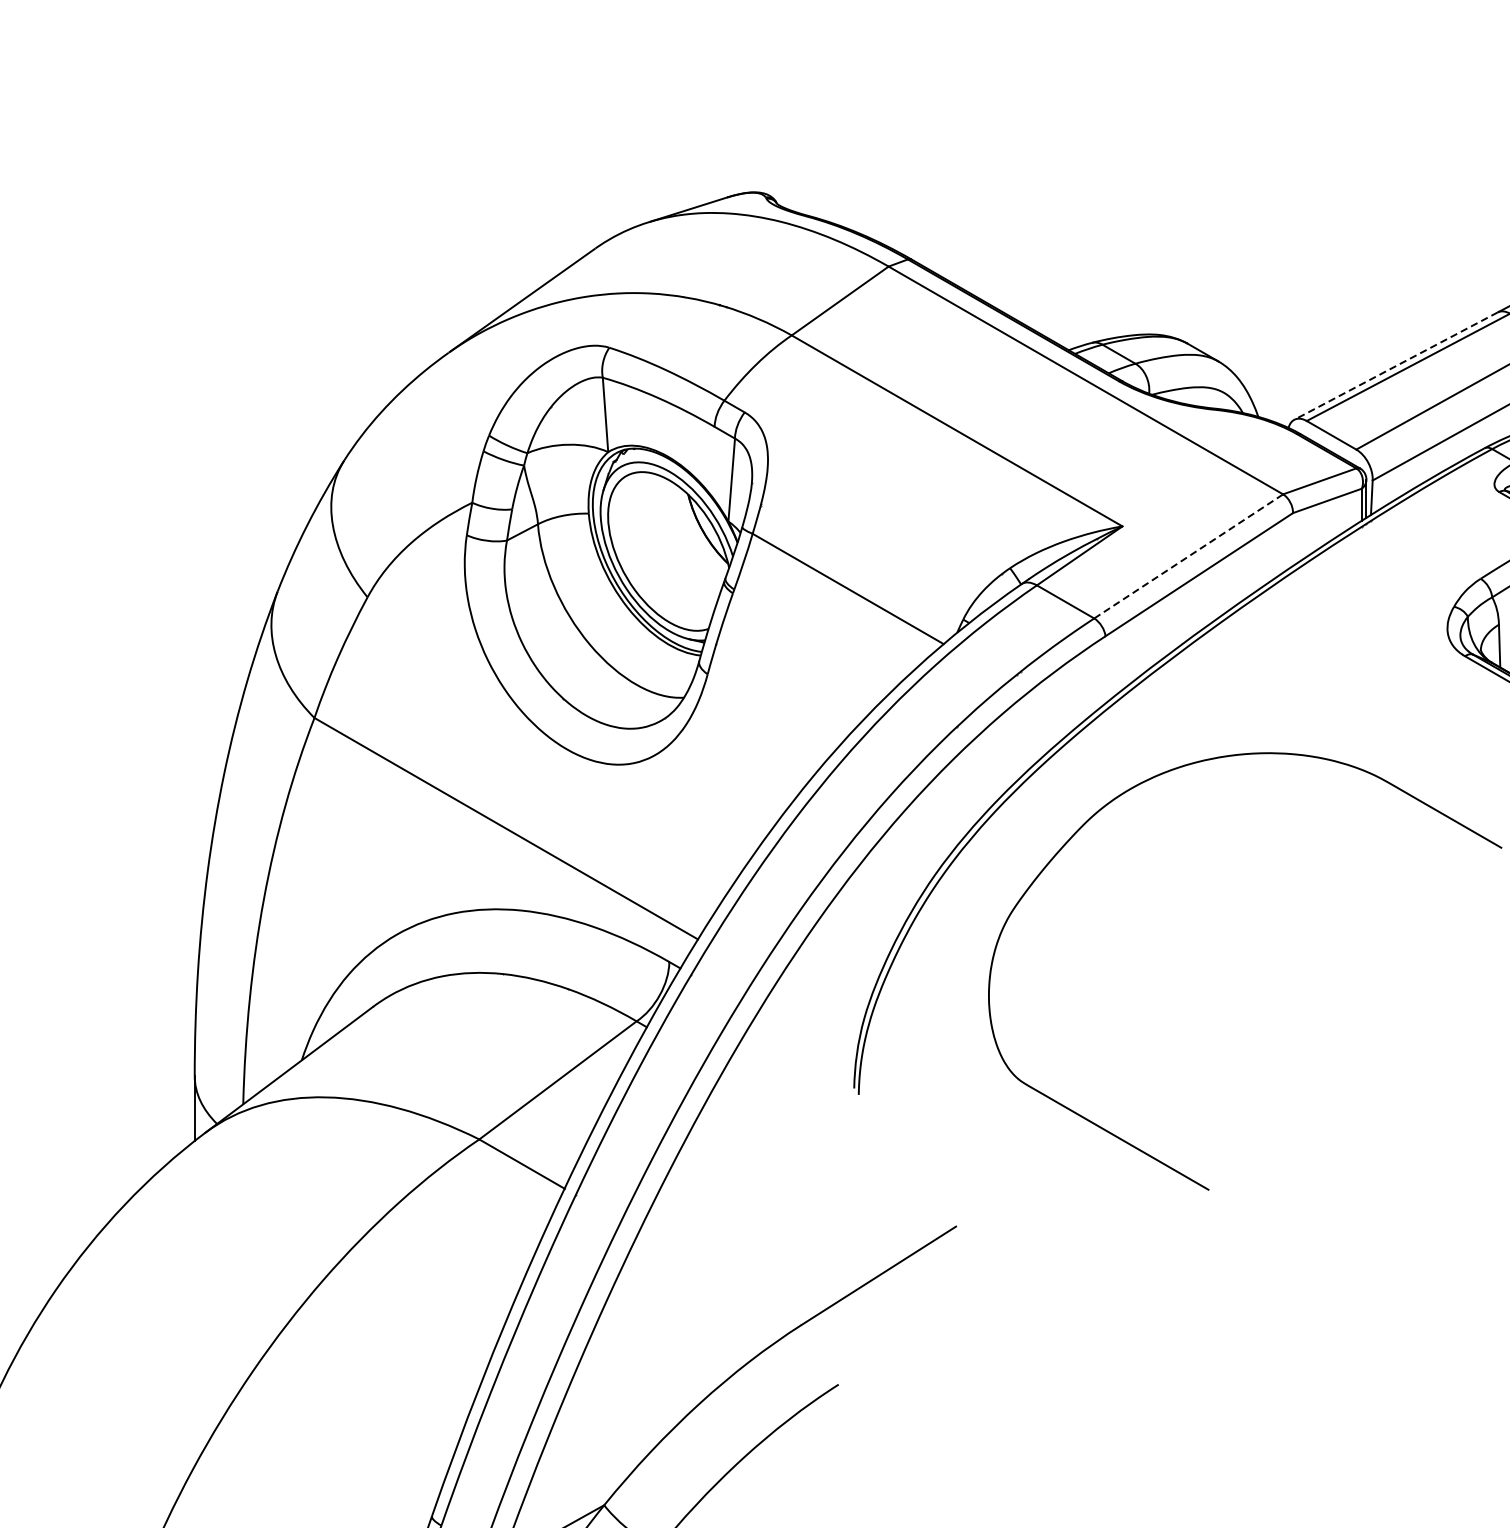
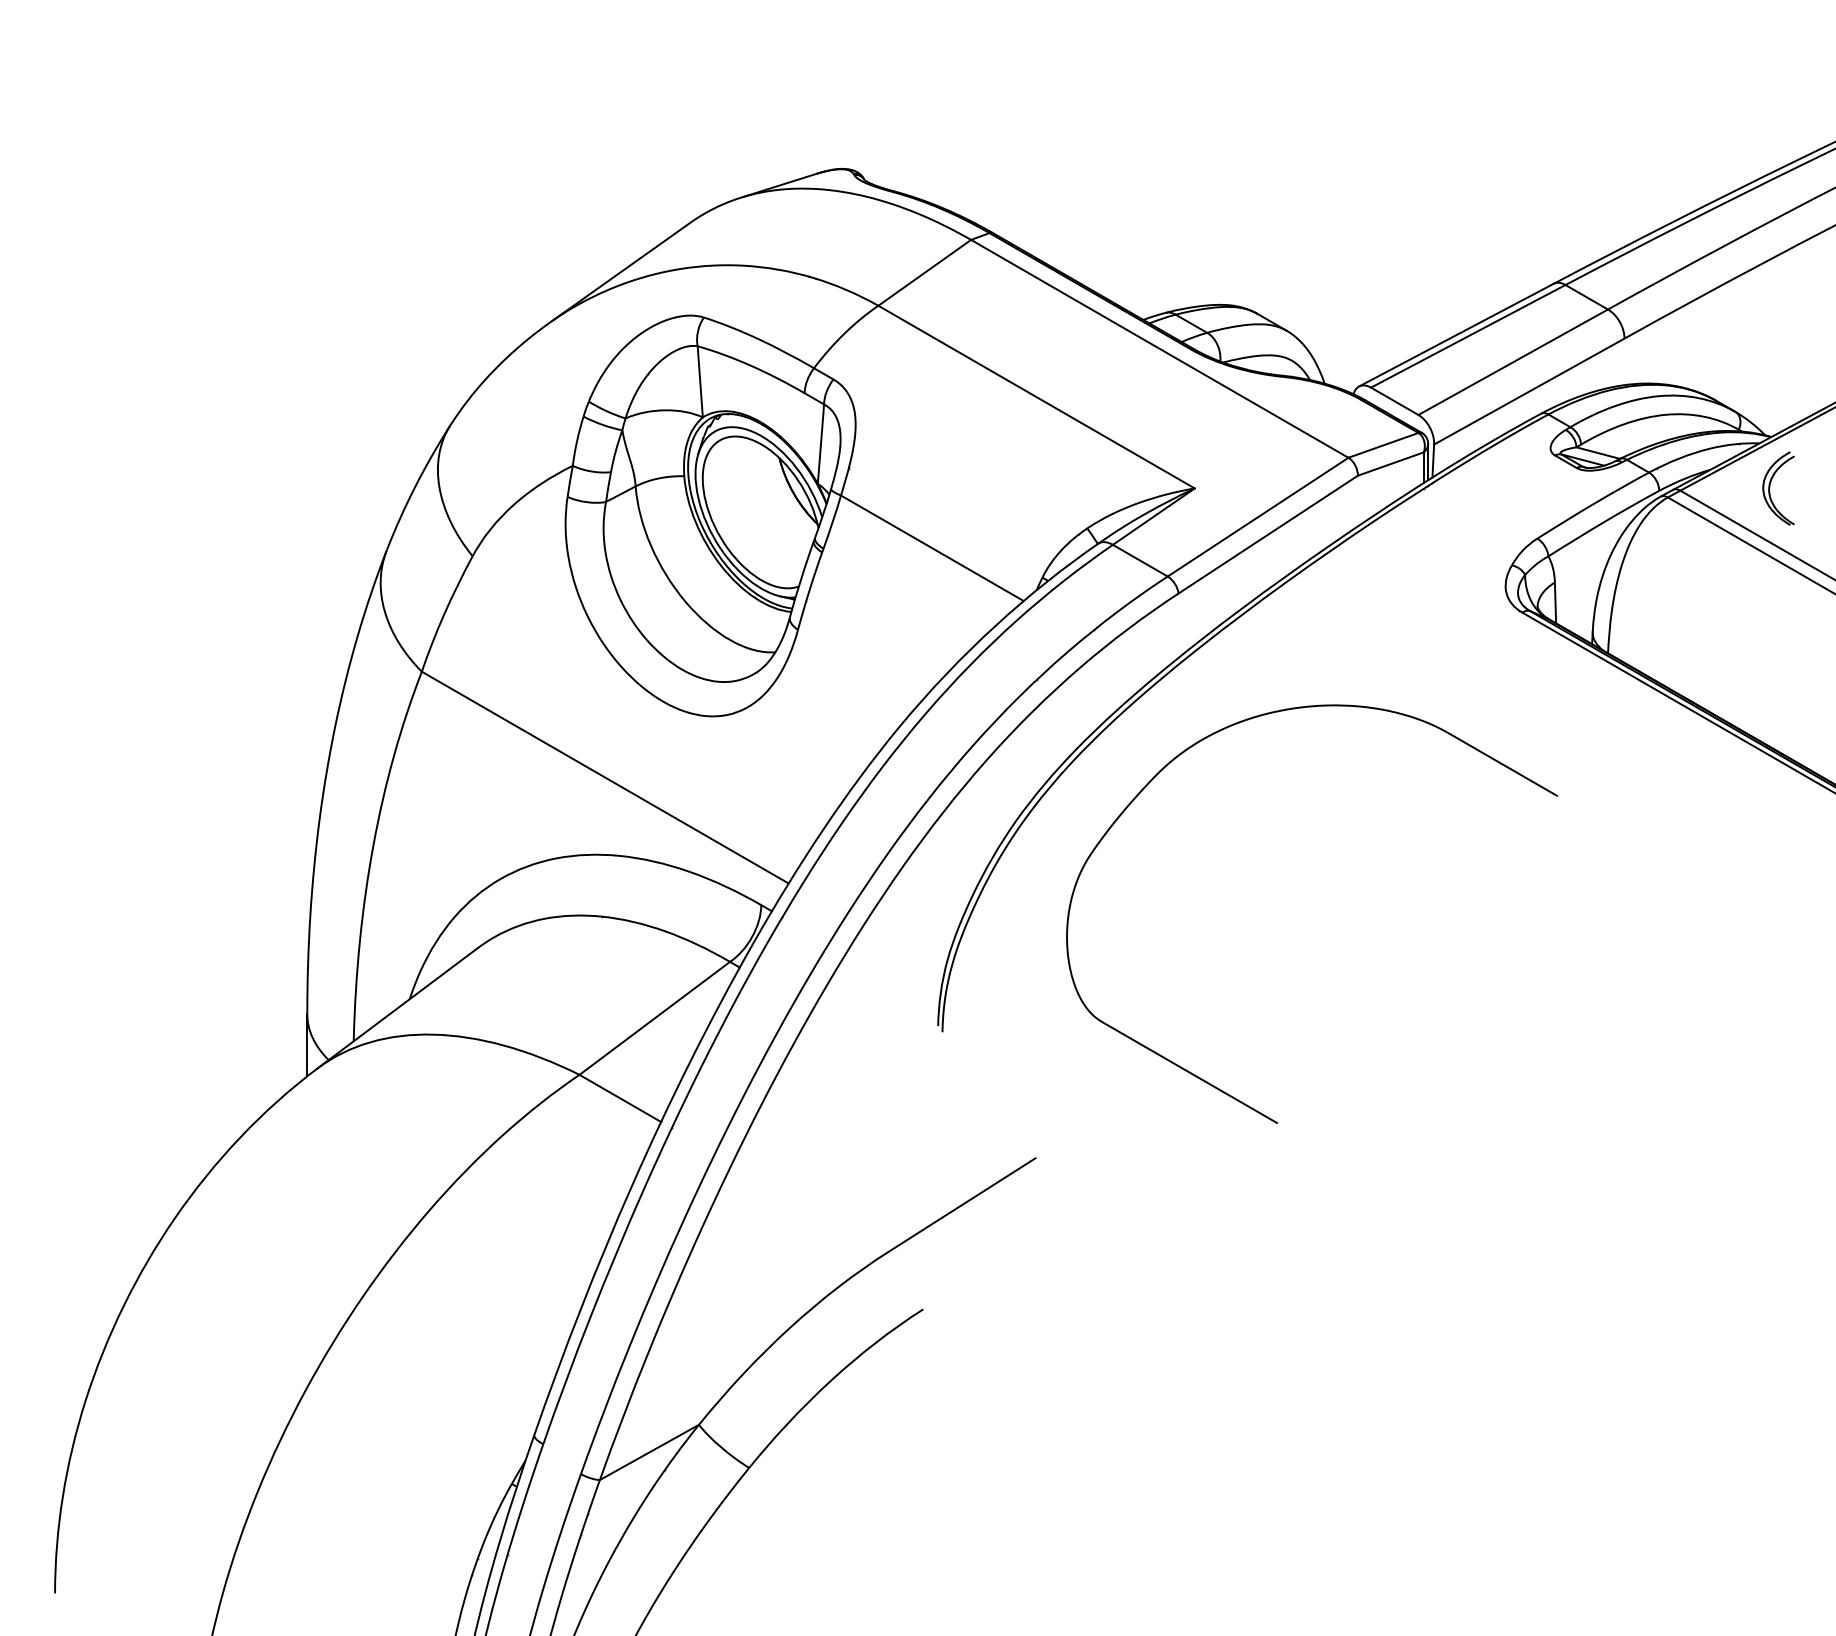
line: (1396, 366) -> (1456, 335), dashed -> solid
line: (1189, 555) -> (1258, 516), dashed -> solid

